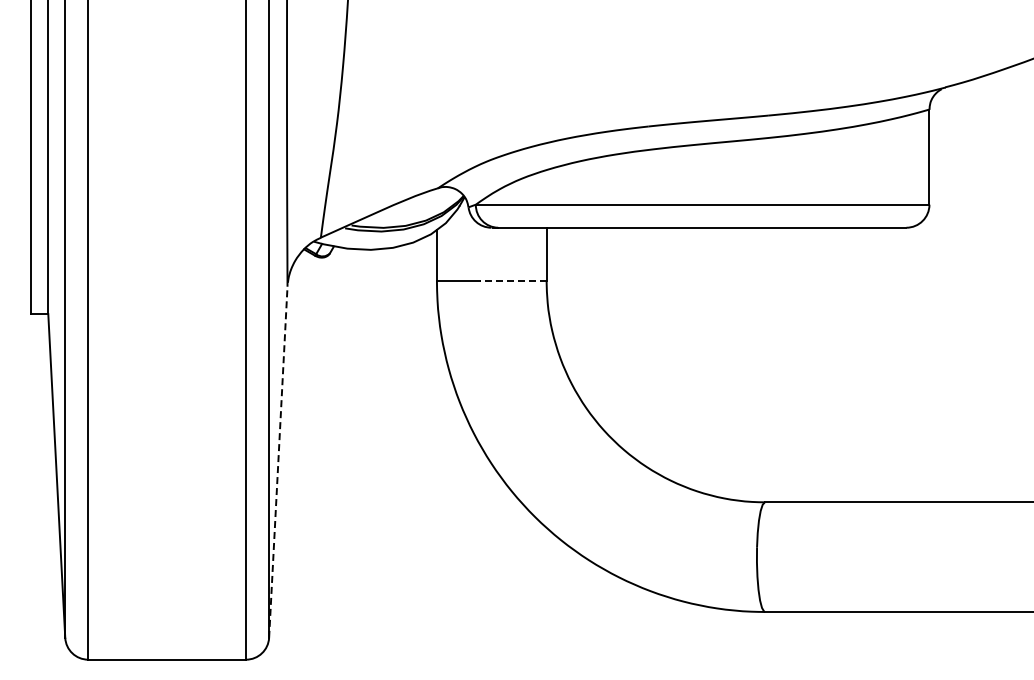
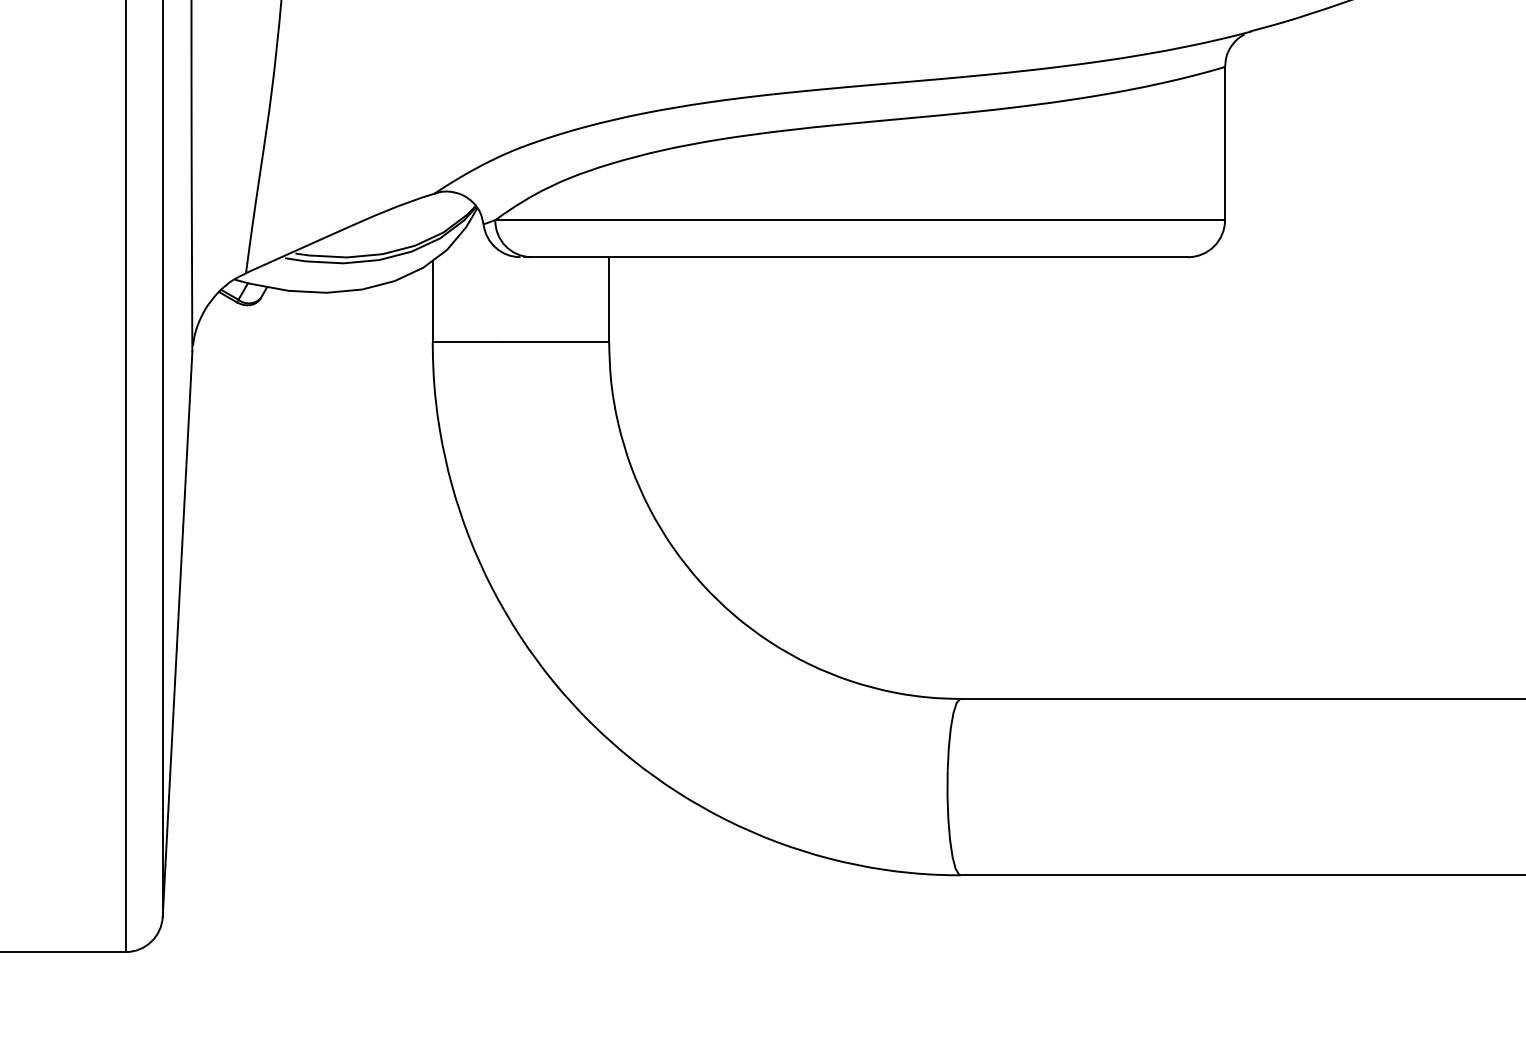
line: (512, 280) -> (554, 342), dashed -> solid
line: (278, 462) -> (177, 634), dashed -> solid

